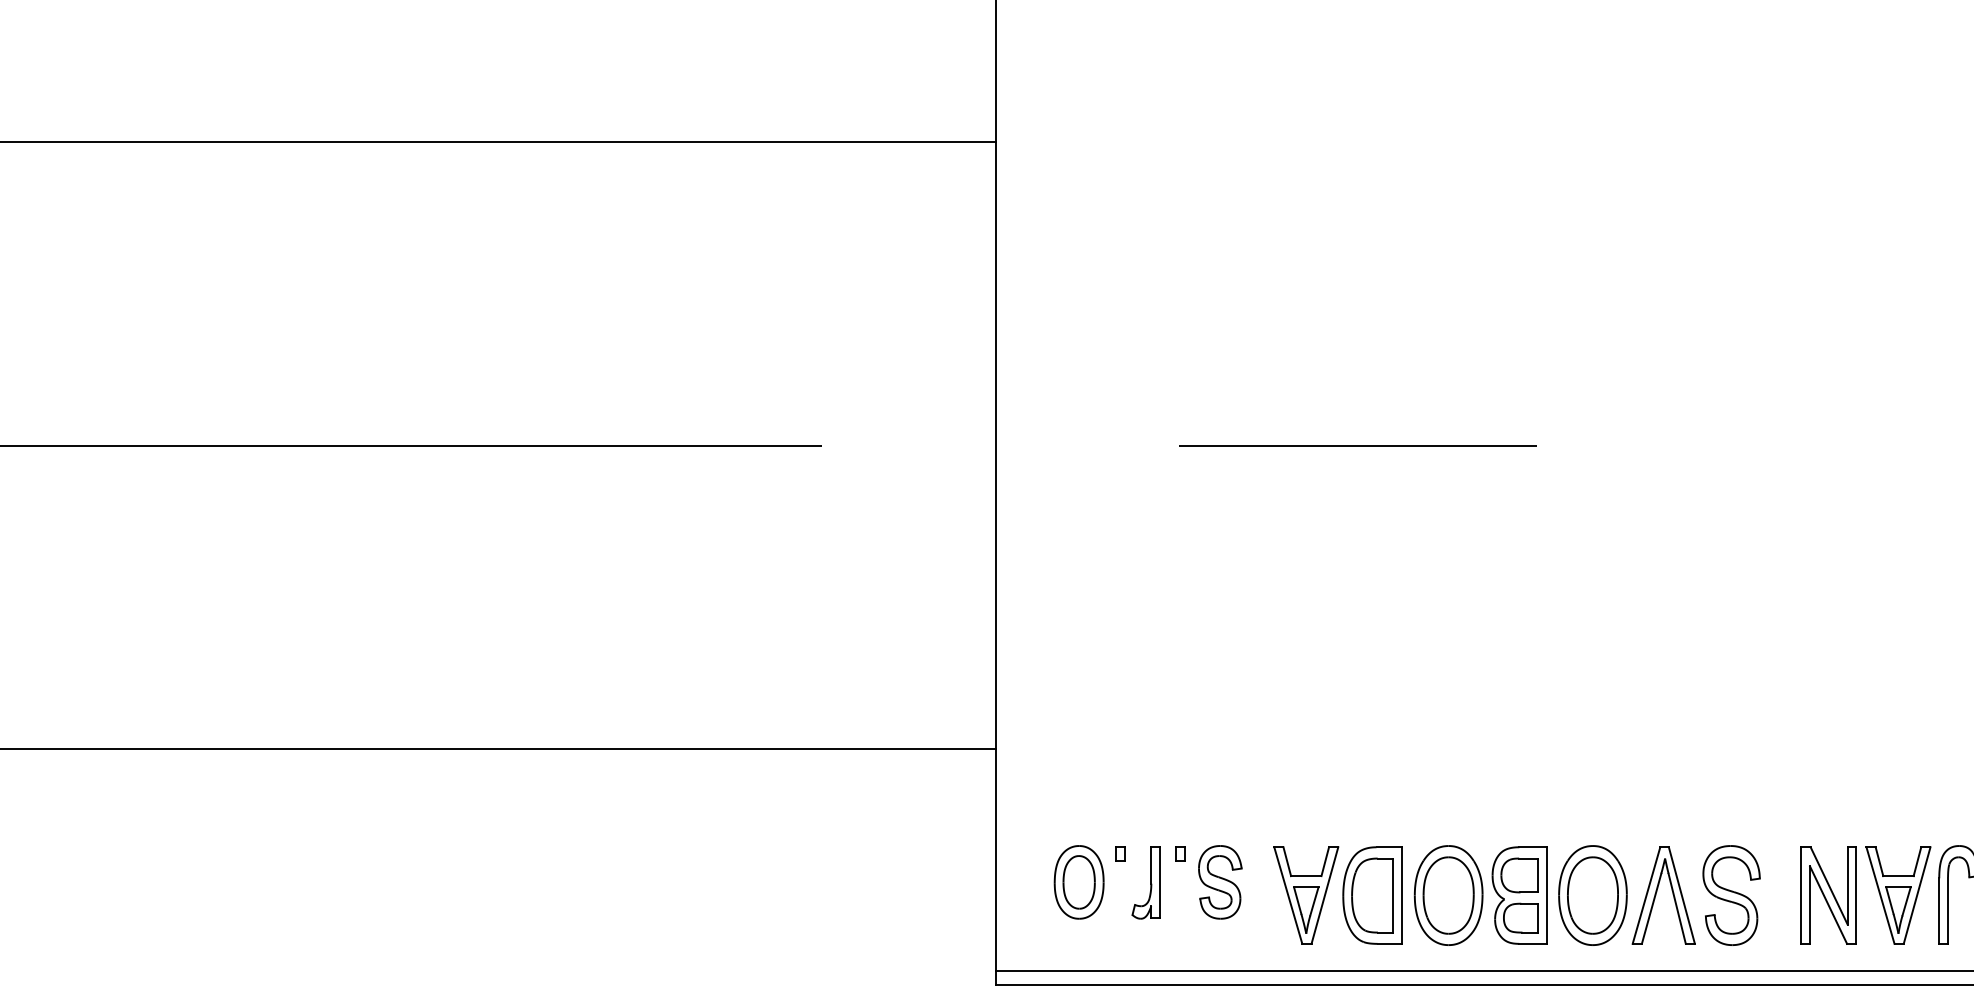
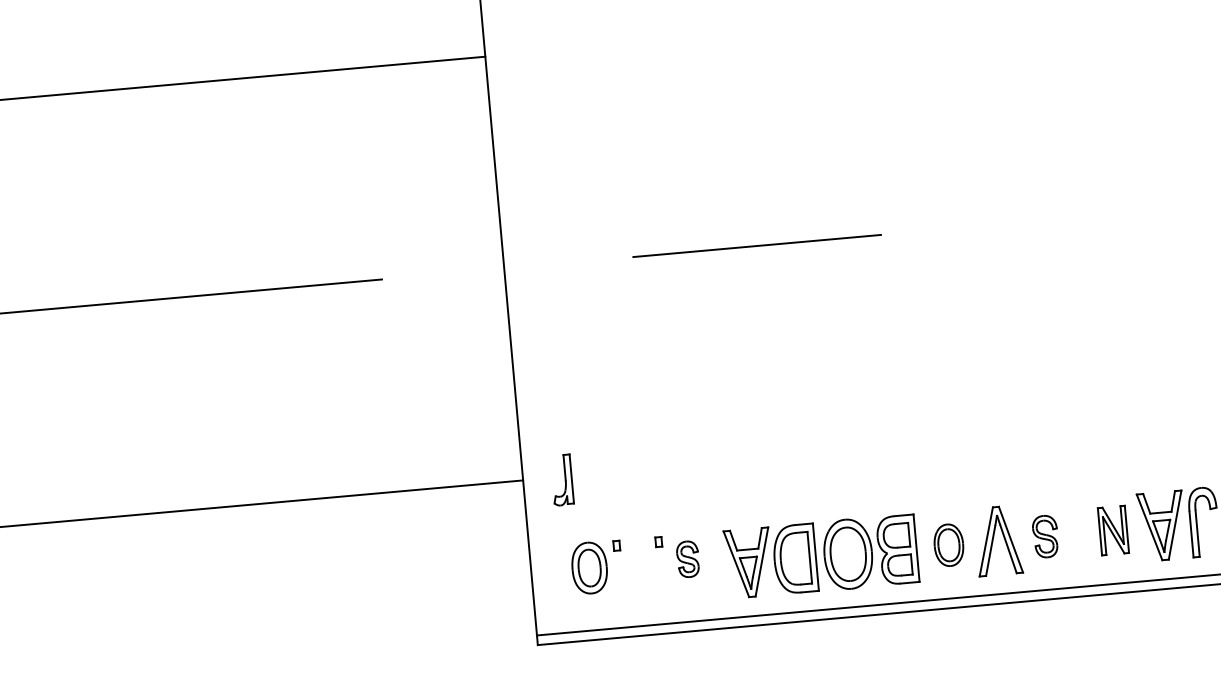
part: (1145, 882) -> (561, 479), moved
part: (1220, 882) -> (688, 559), size x0.7
part: (1592, 895) -> (948, 545), size x0.6
part: (1731, 895) -> (1045, 536), size x0.6
part: (1828, 895) -> (1113, 530), size x0.7

